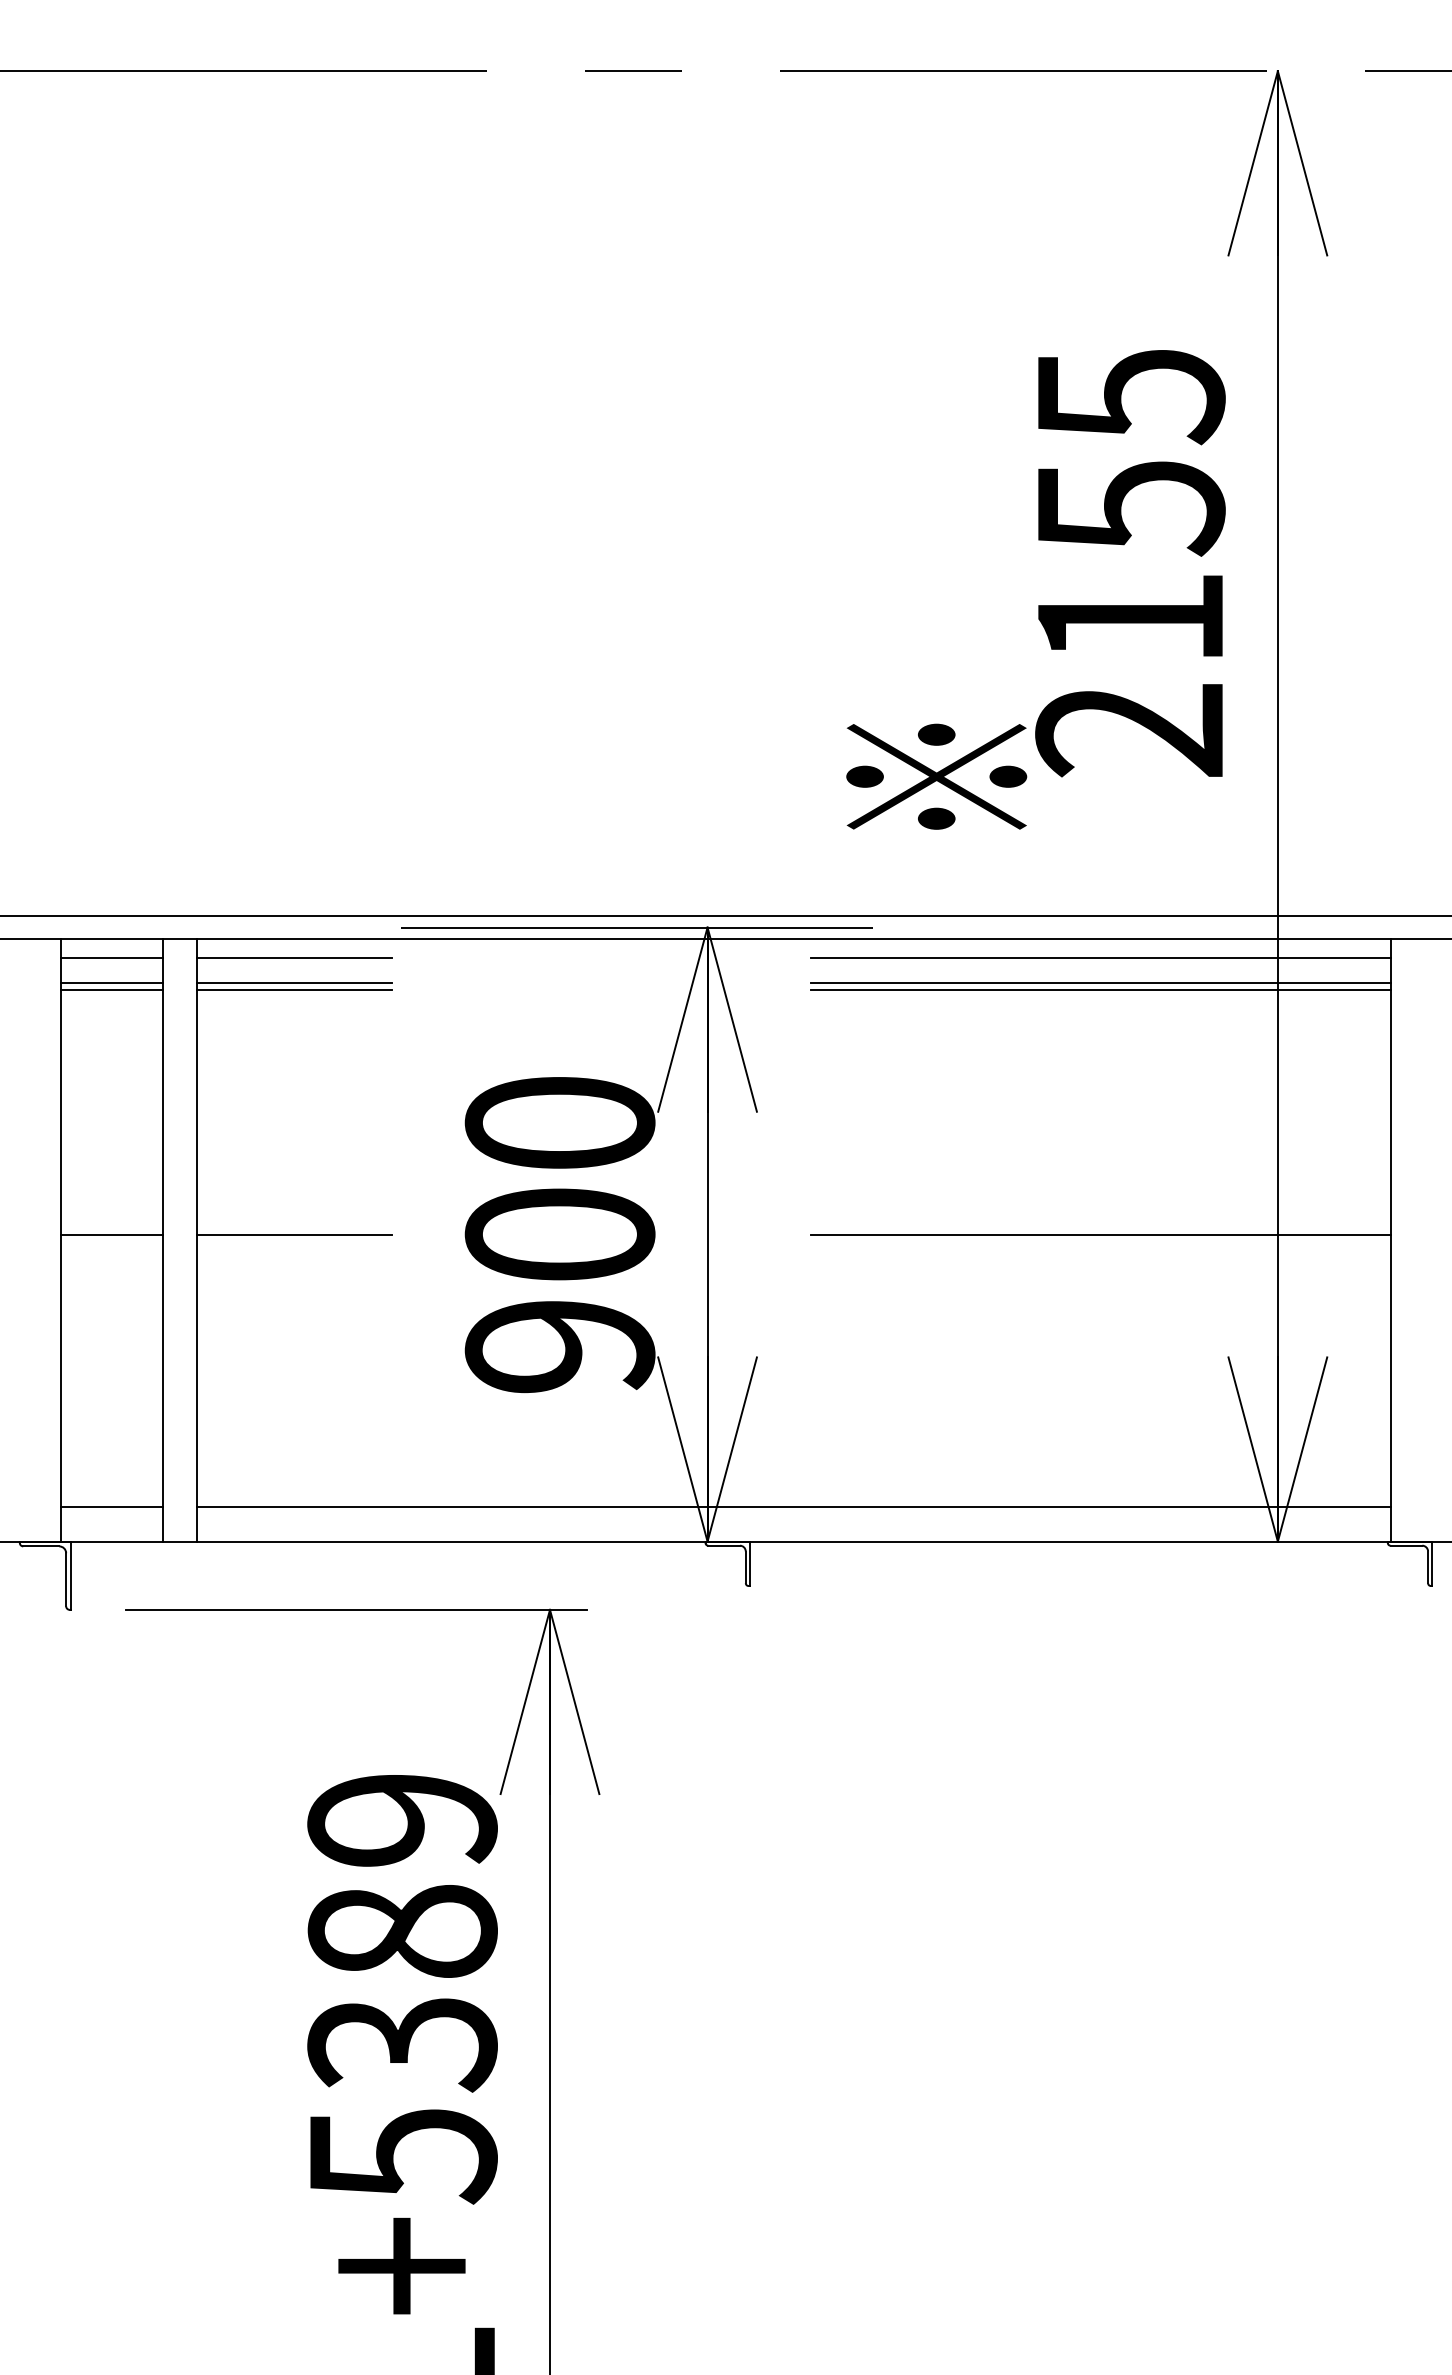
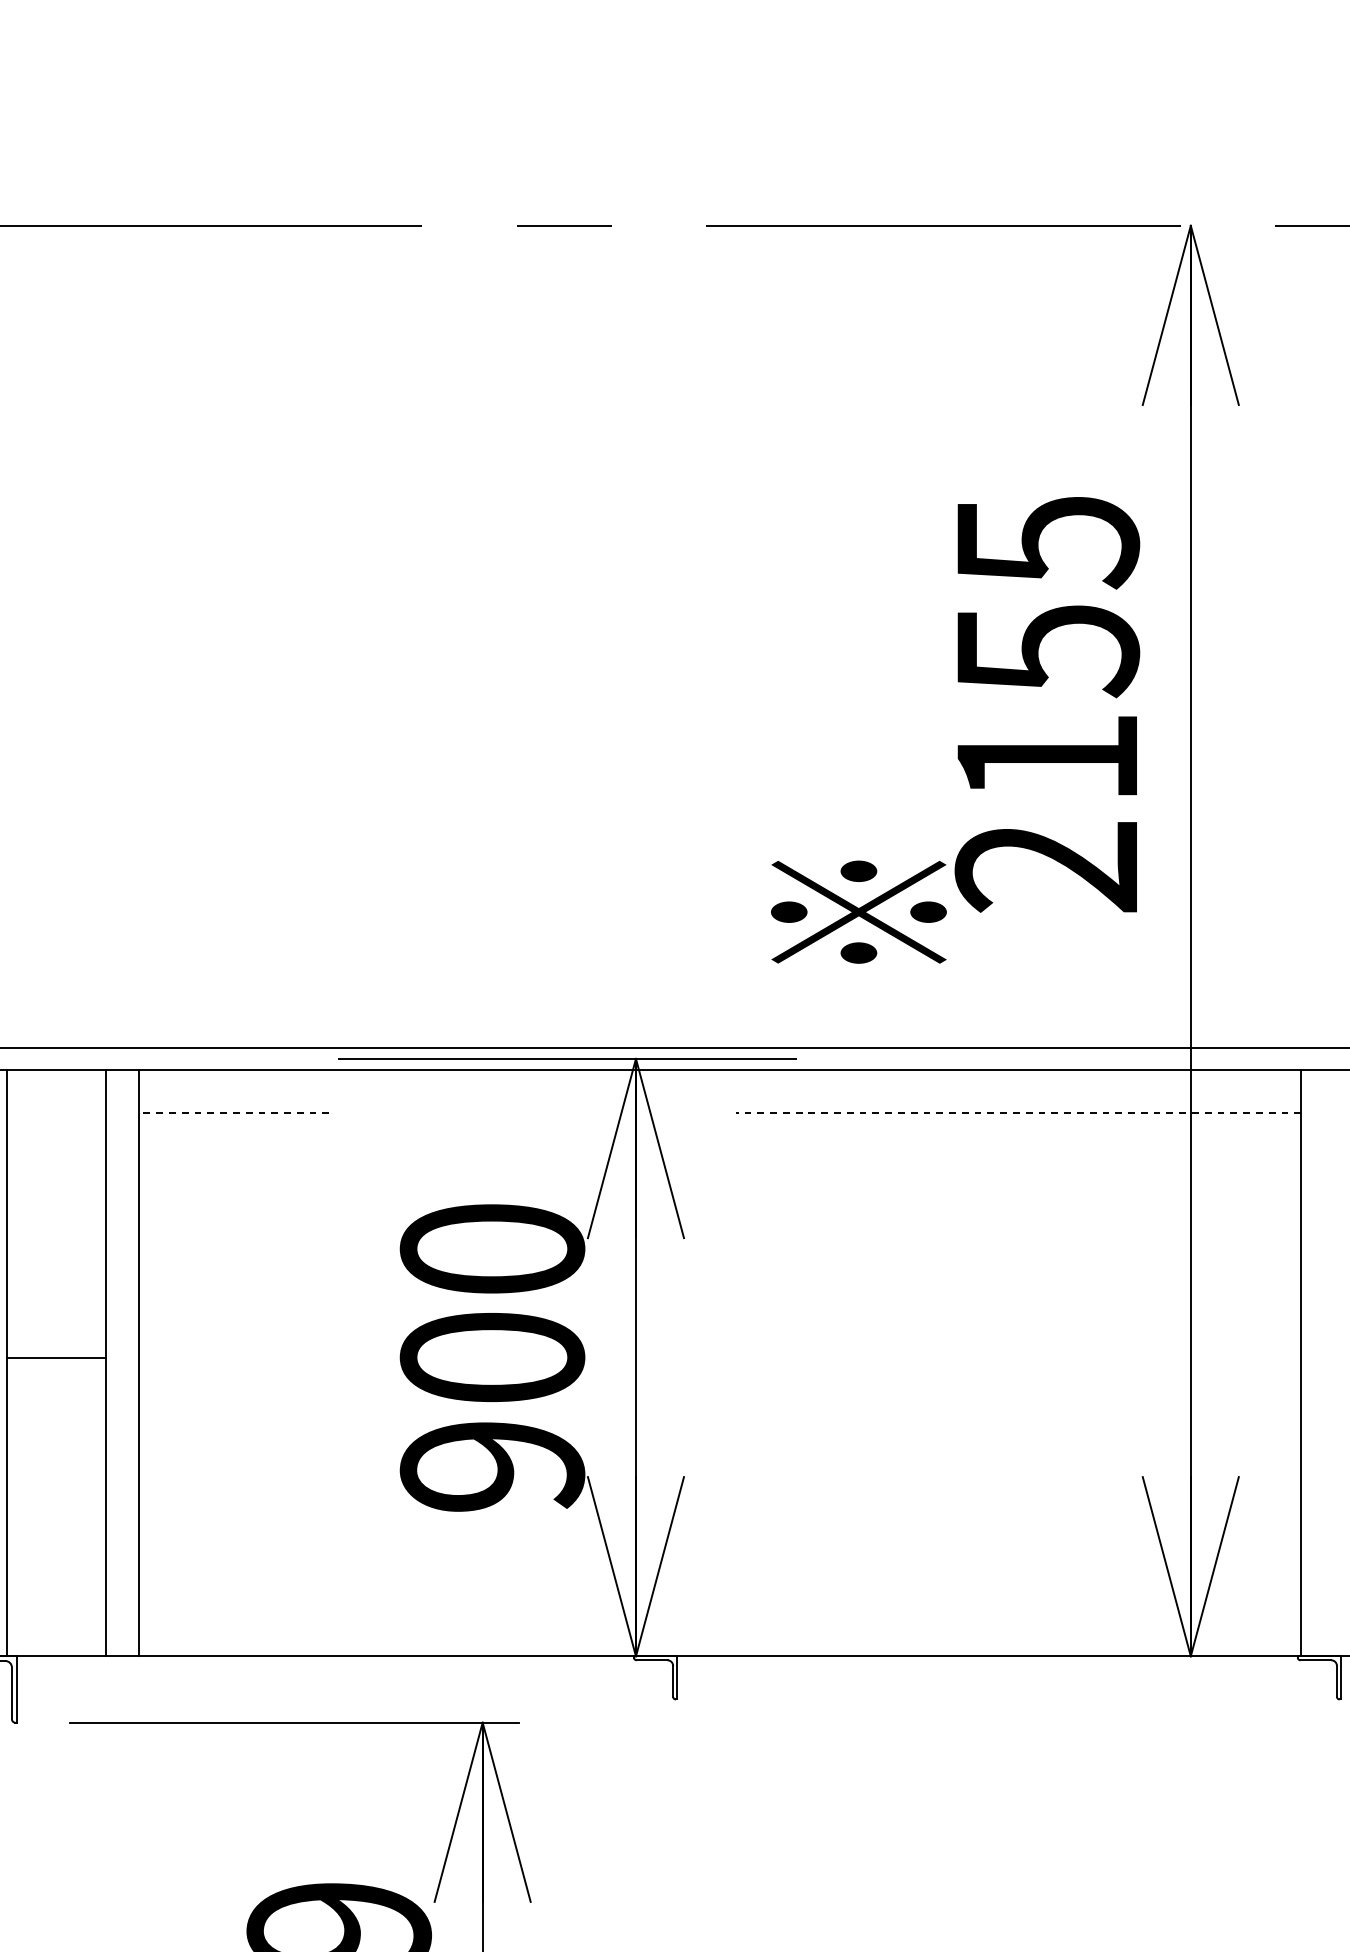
line: (111, 957) -> (56, 1088), removed
line: (294, 957) -> (234, 1088), removed
line: (1100, 957) -> (1018, 1088), removed
line: (111, 983) -> (56, 1113), removed
line: (294, 983) -> (234, 1113), solid -> dashed
line: (1100, 983) -> (1018, 1113), solid -> dashed
line: (111, 989) -> (56, 1119), removed
line: (294, 989) -> (234, 1119), removed
line: (1100, 989) -> (1018, 1119), removed
line: (294, 1234) -> (234, 1357), removed
line: (1100, 1234) -> (1018, 1357), removed
line: (111, 1507) -> (56, 1623), removed
line: (794, 1507) -> (720, 1623), removed

